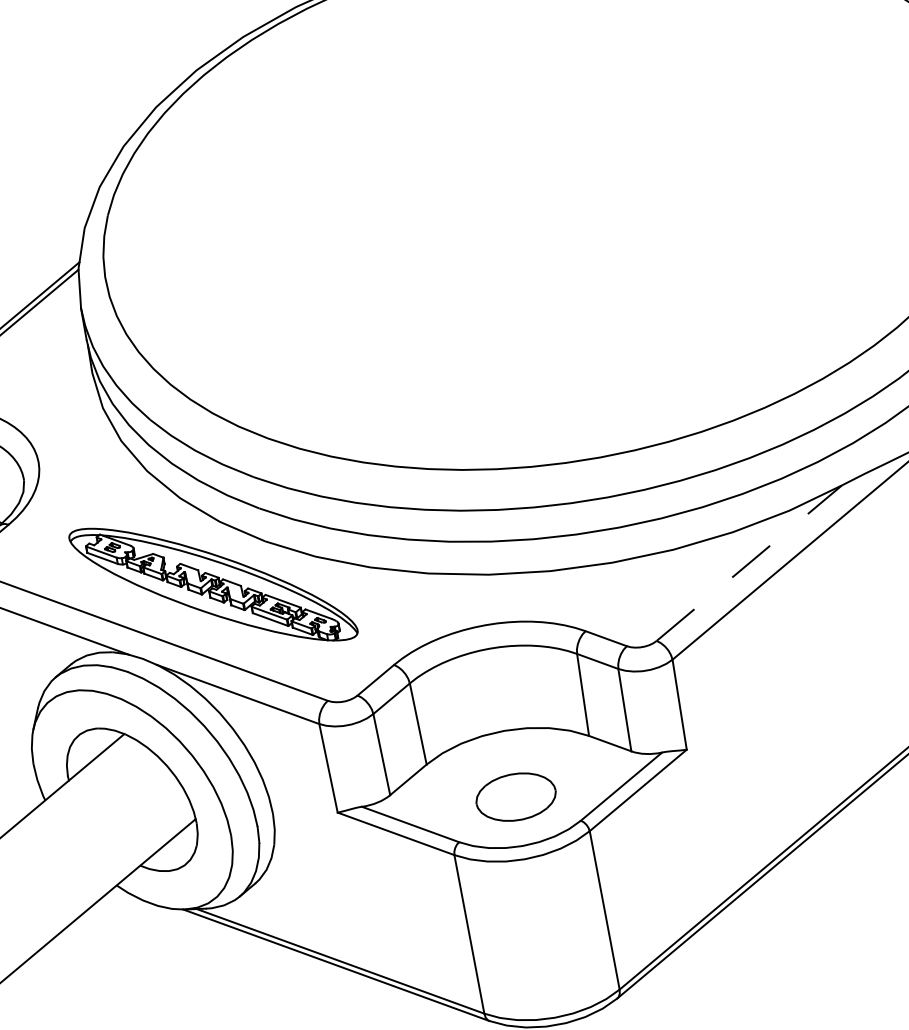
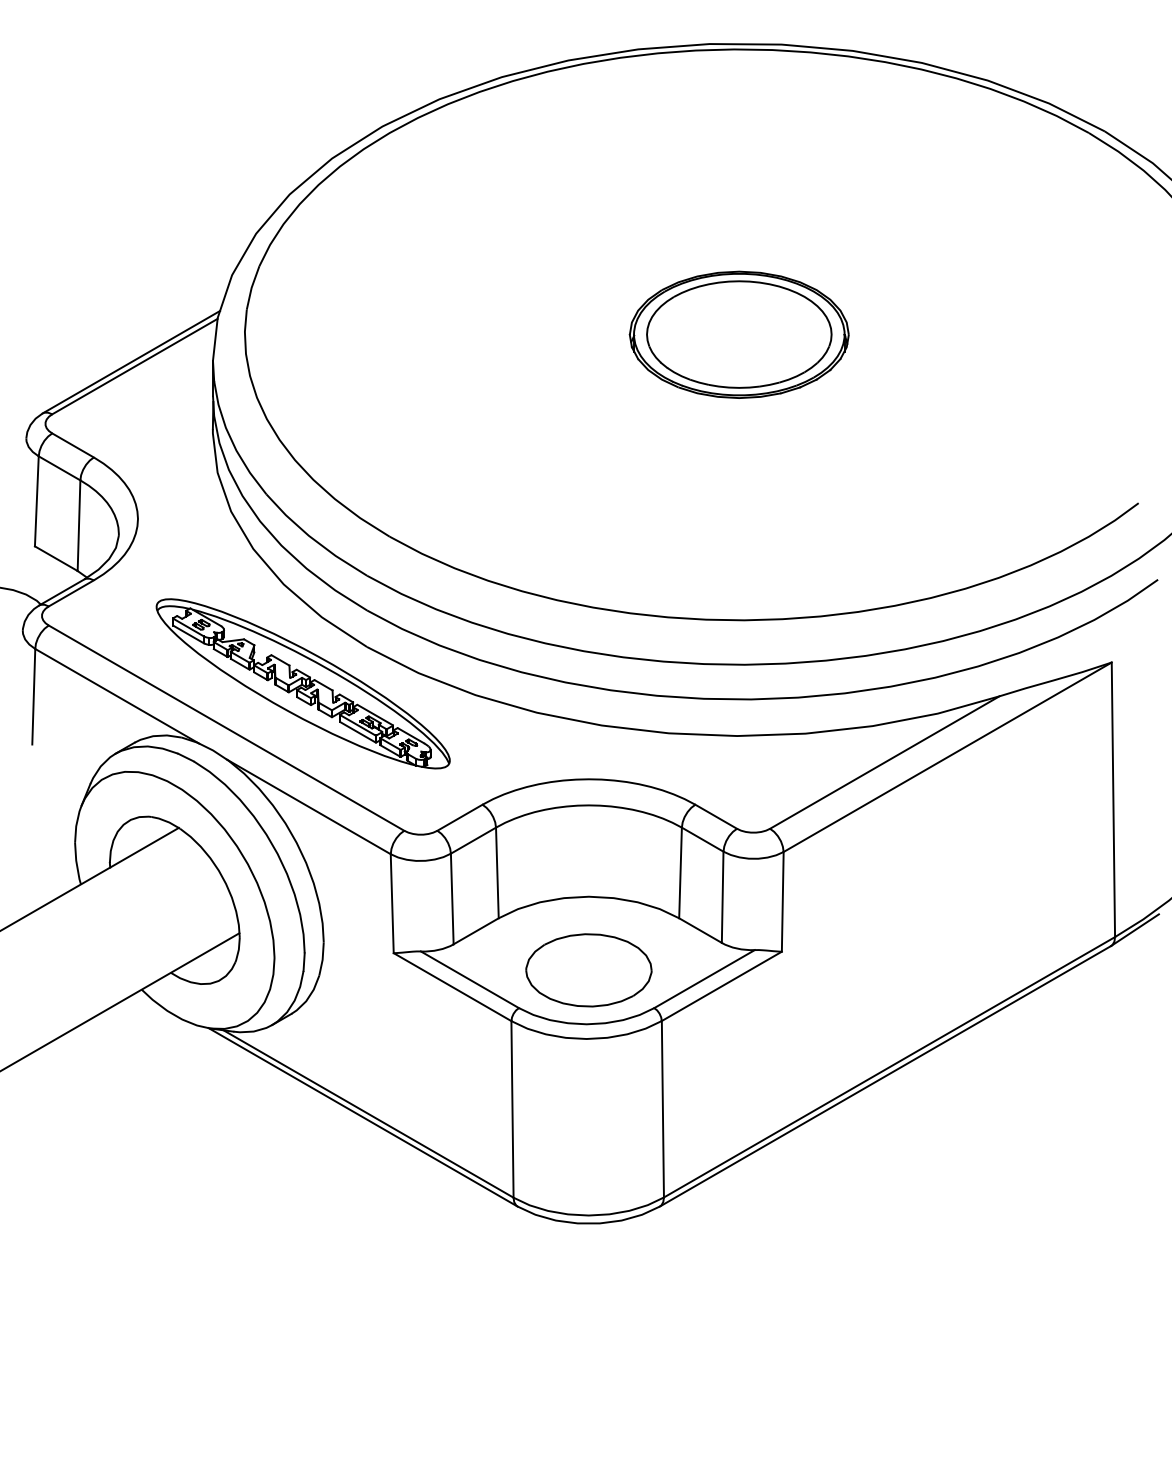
part: (549, 201) -> (738, 334), added
line: (750, 563) -> (885, 762), dashed -> solid
part: (515, 797) -> (588, 970), size x1.43

